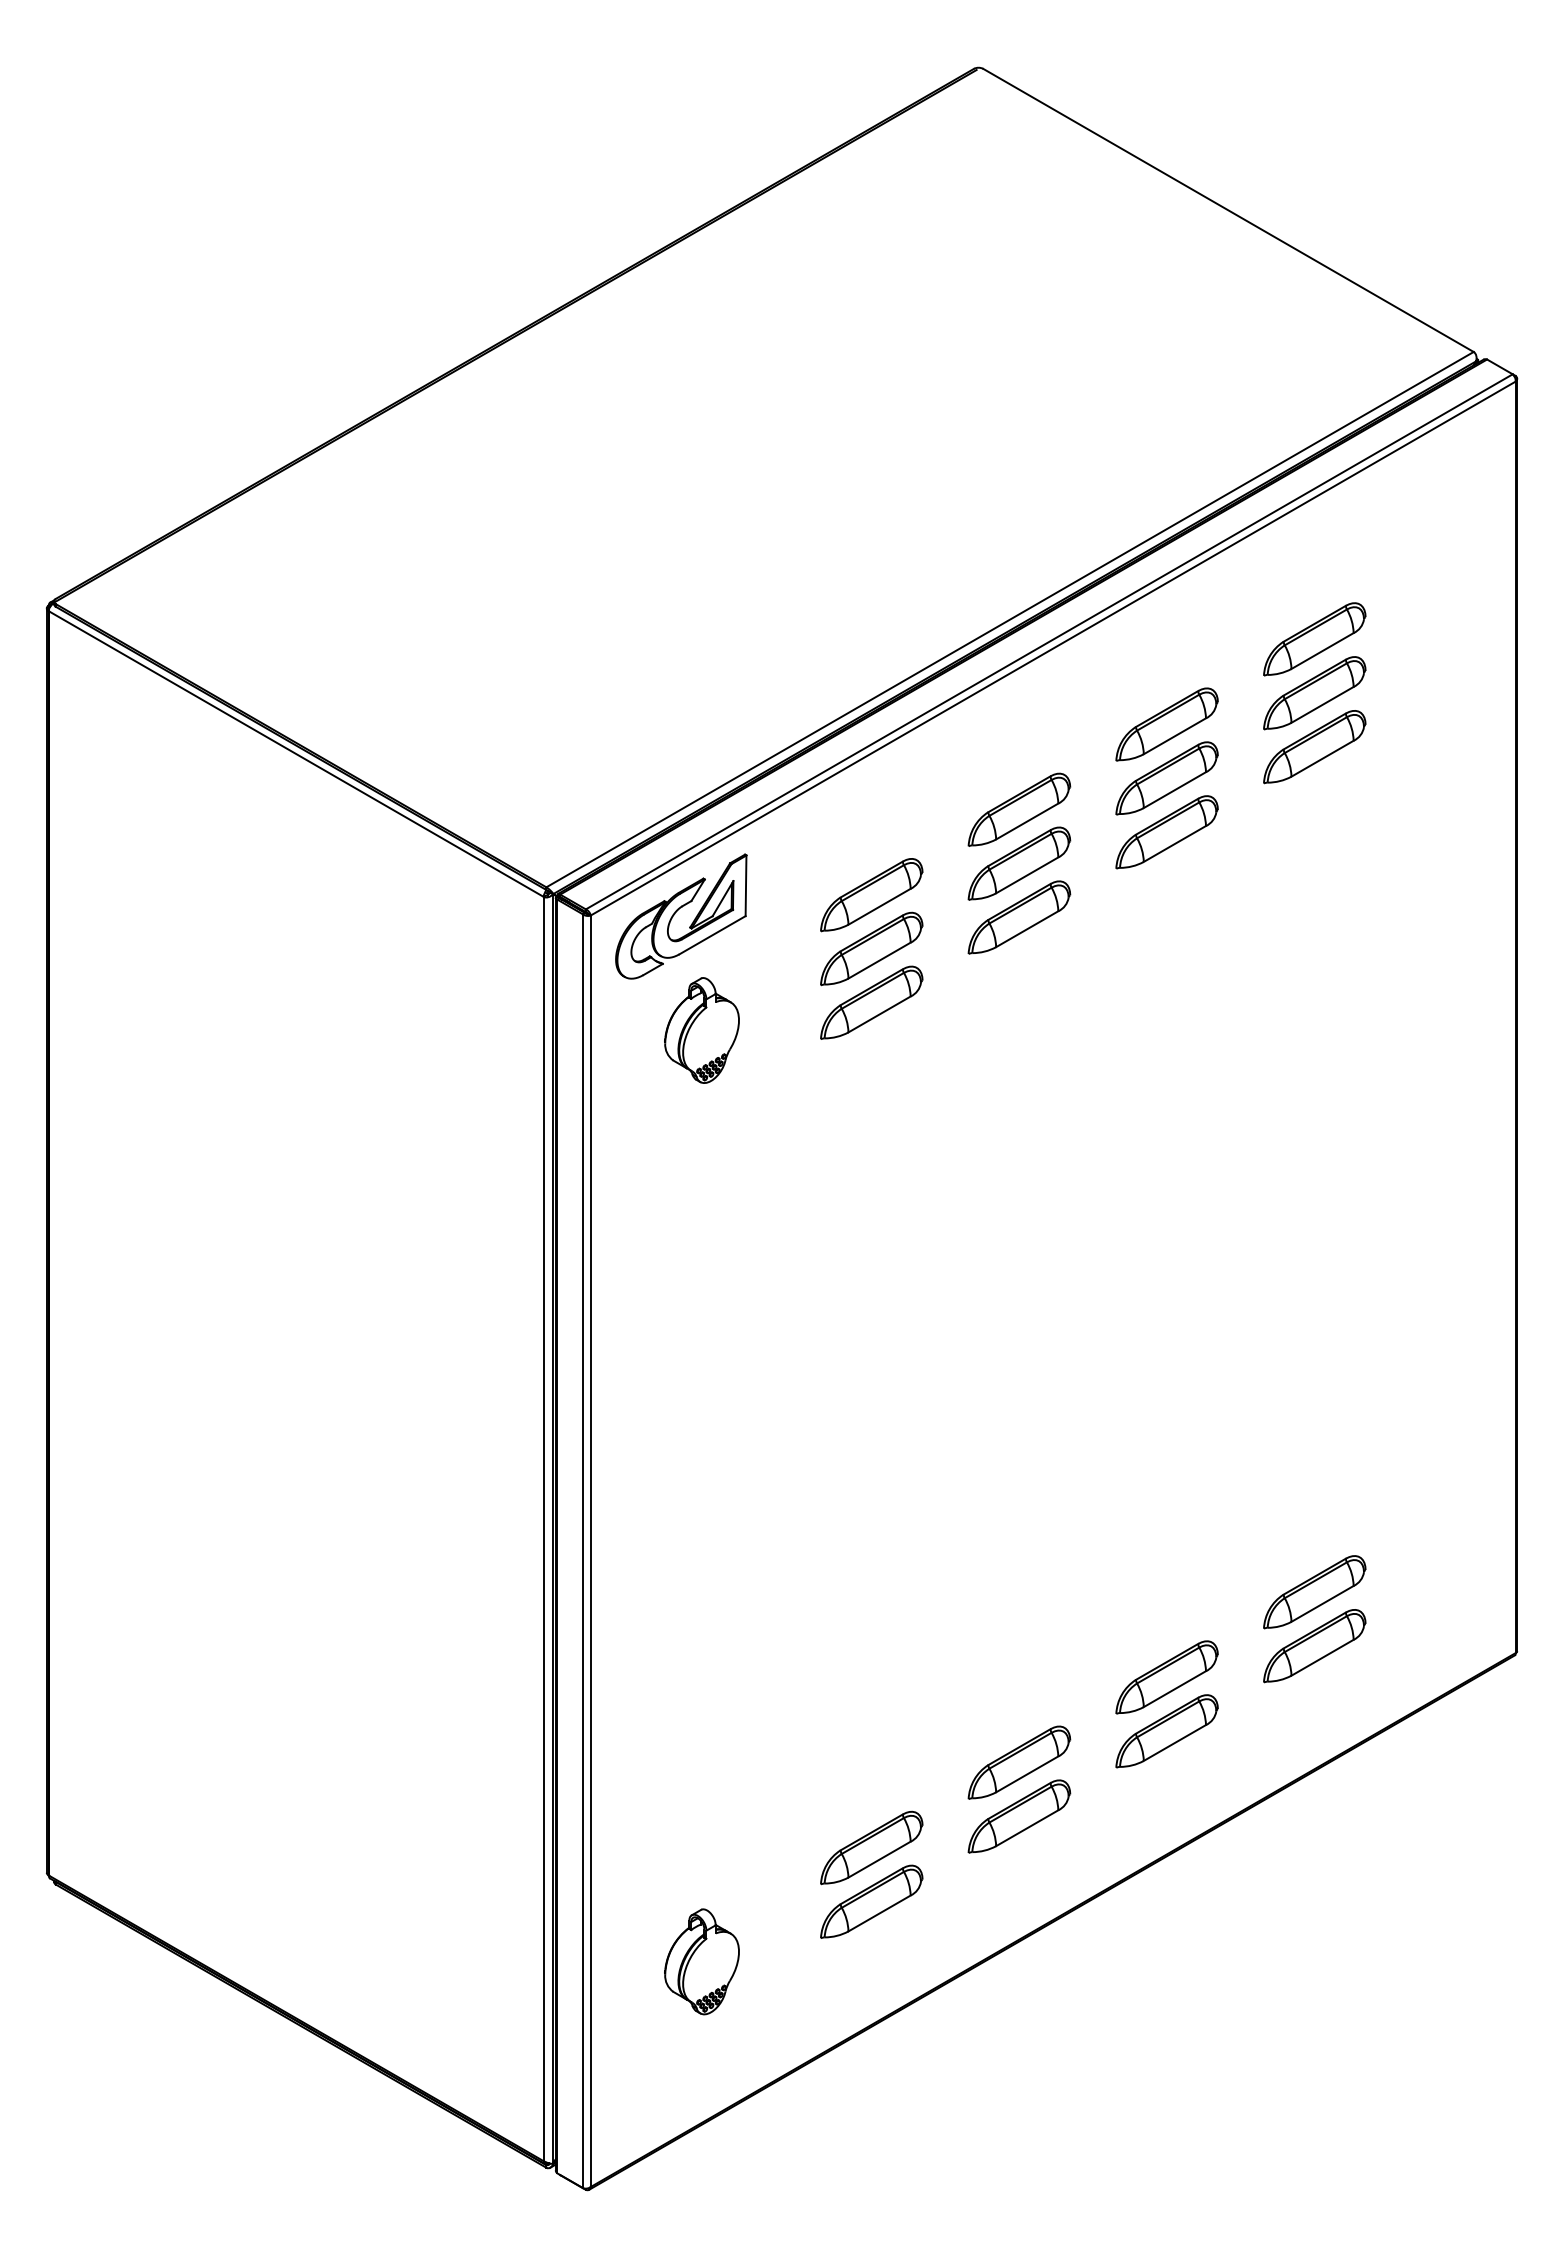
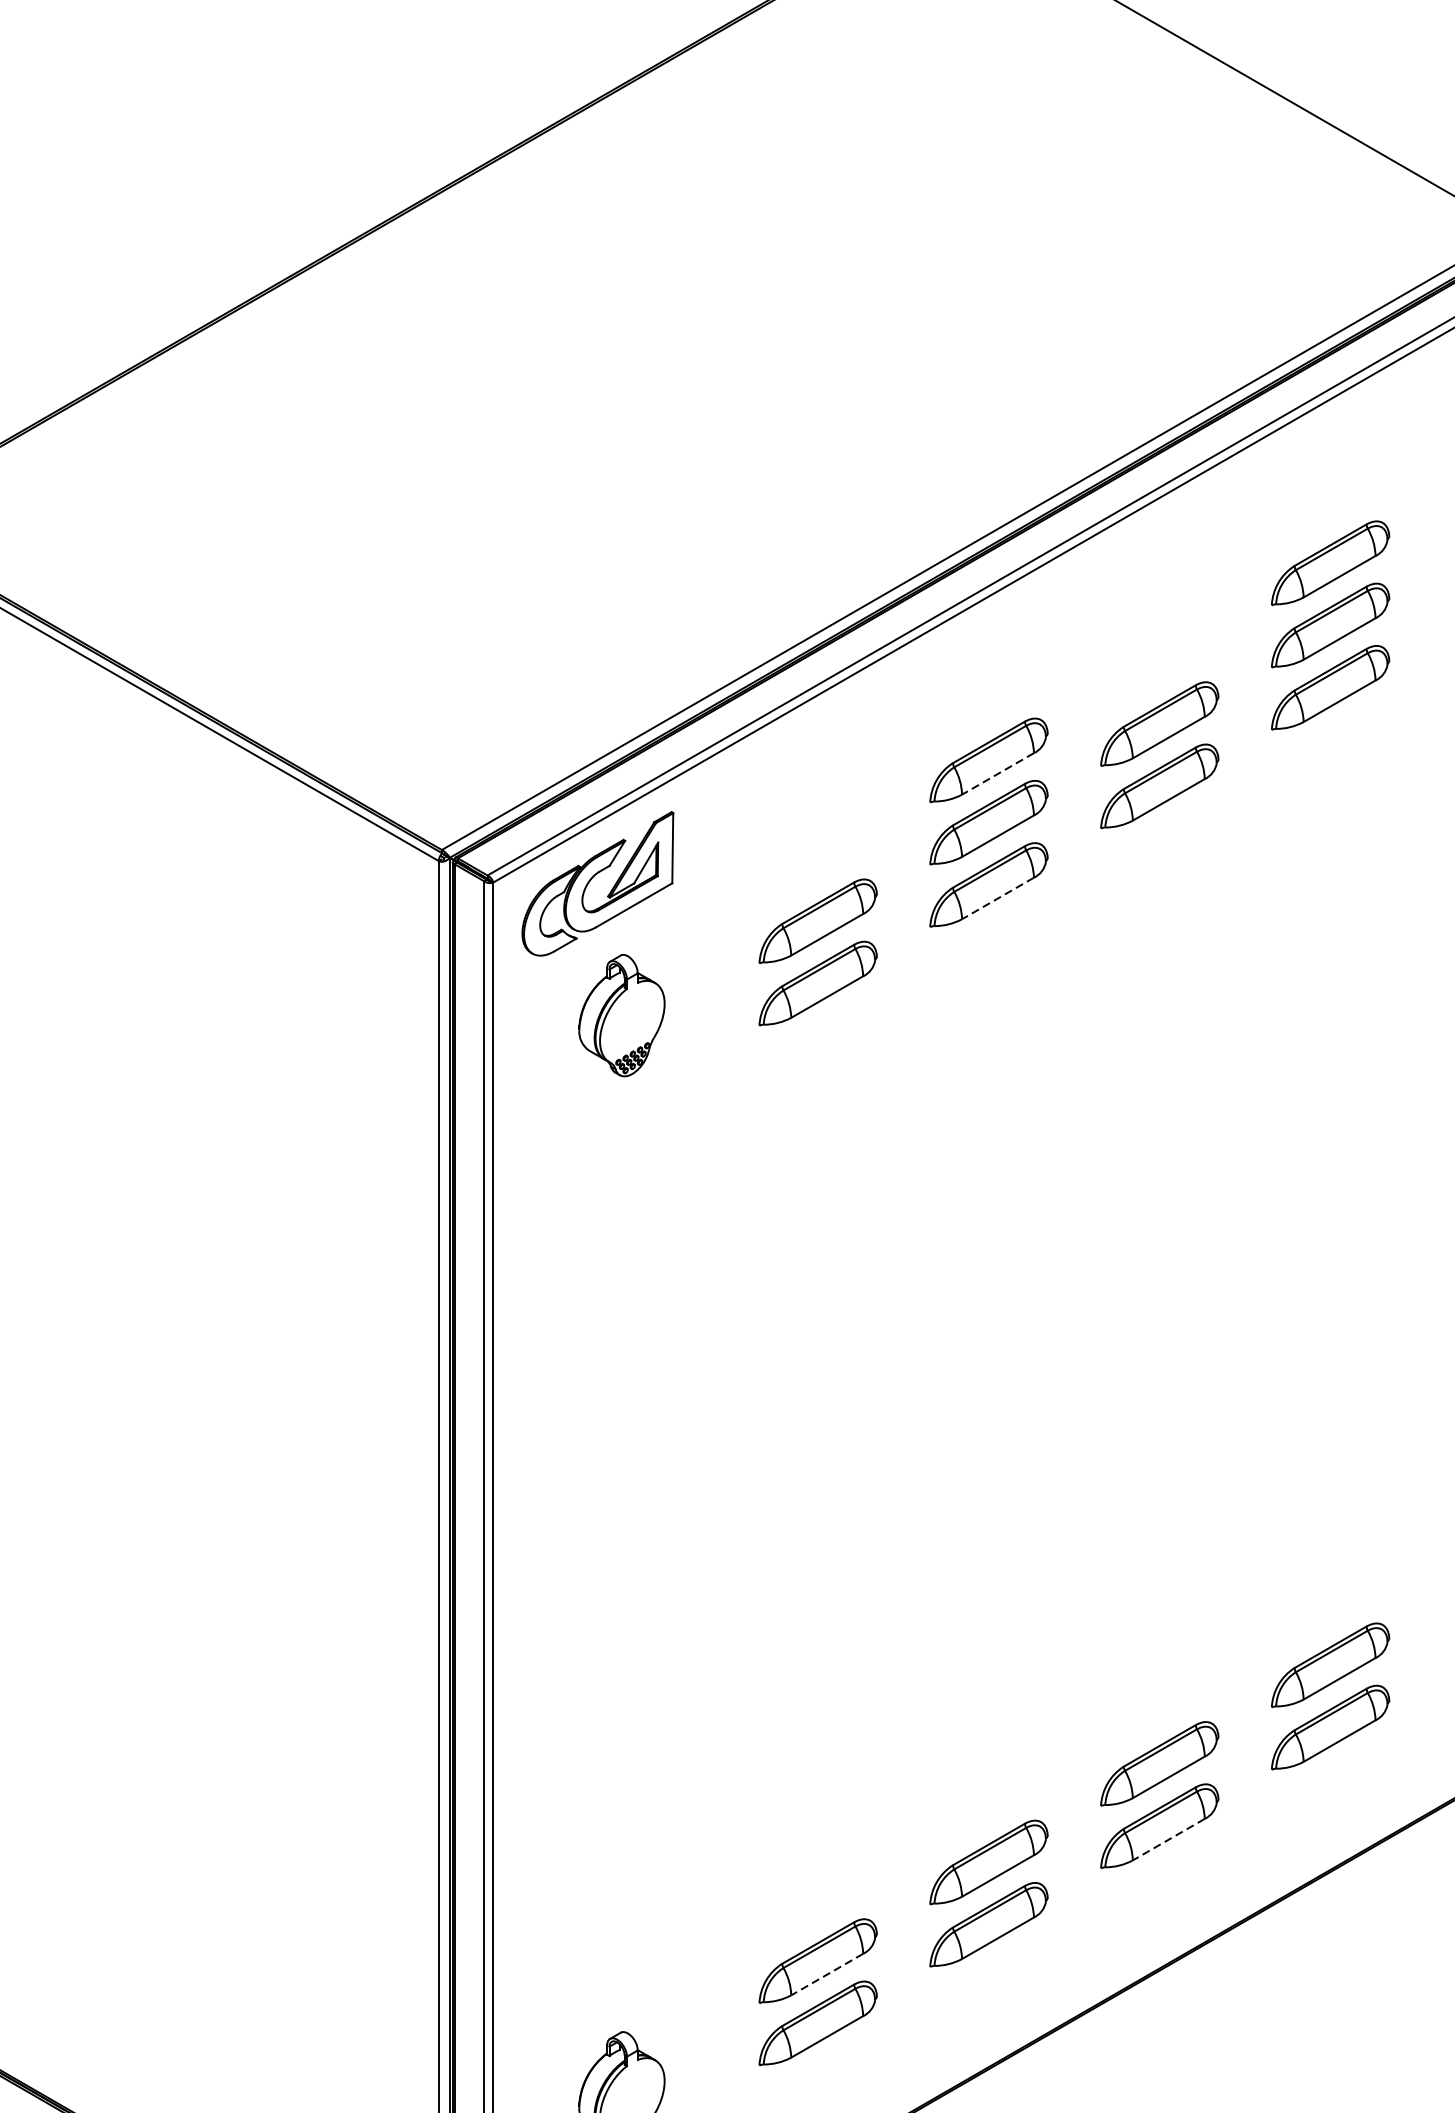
part: (1166, 724) -> (1159, 661), removed
line: (1027, 821) -> (998, 773), solid -> dashed
part: (871, 895) -> (817, 859), removed
line: (1027, 929) -> (998, 898), solid -> dashed
line: (1174, 1742) -> (1168, 1839), solid -> dashed
line: (879, 1859) -> (827, 1974), solid -> dashed

